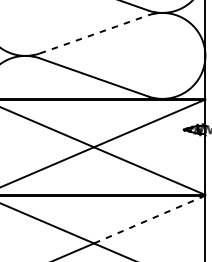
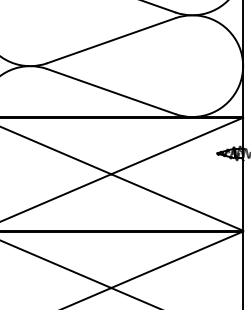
line: (94, 34) -> (111, 40), dashed -> solid
line: (149, 219) -> (177, 259), dashed -> solid

